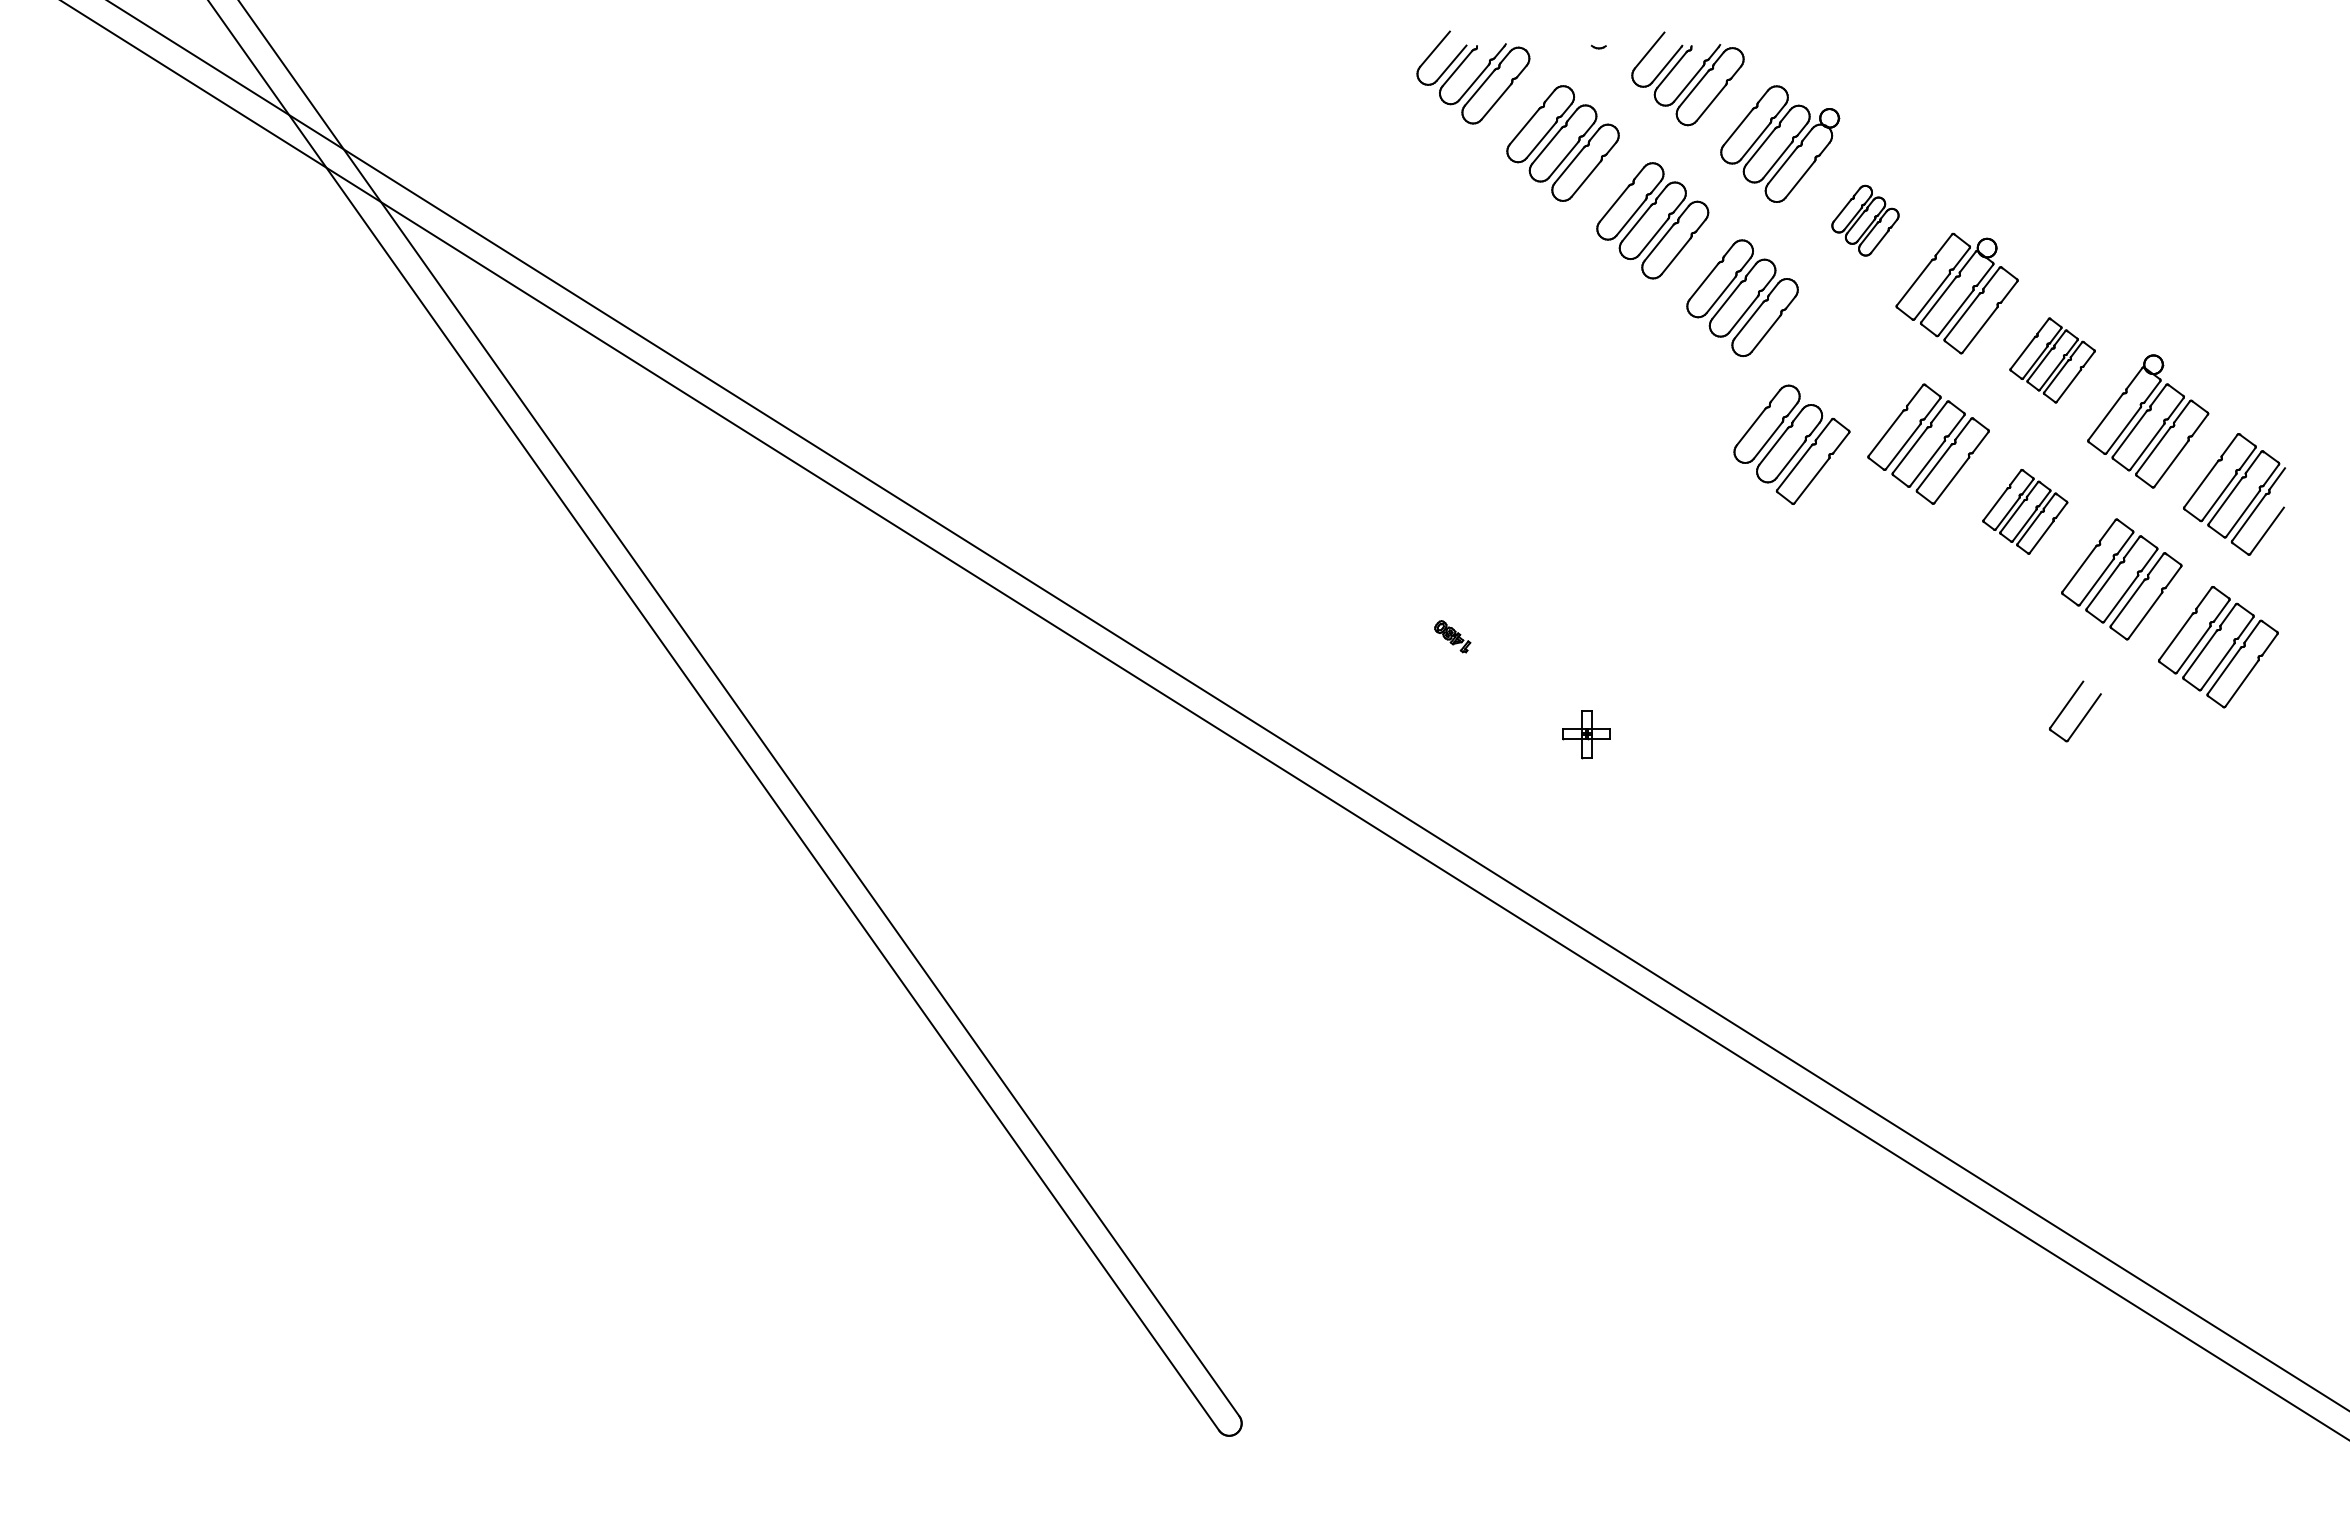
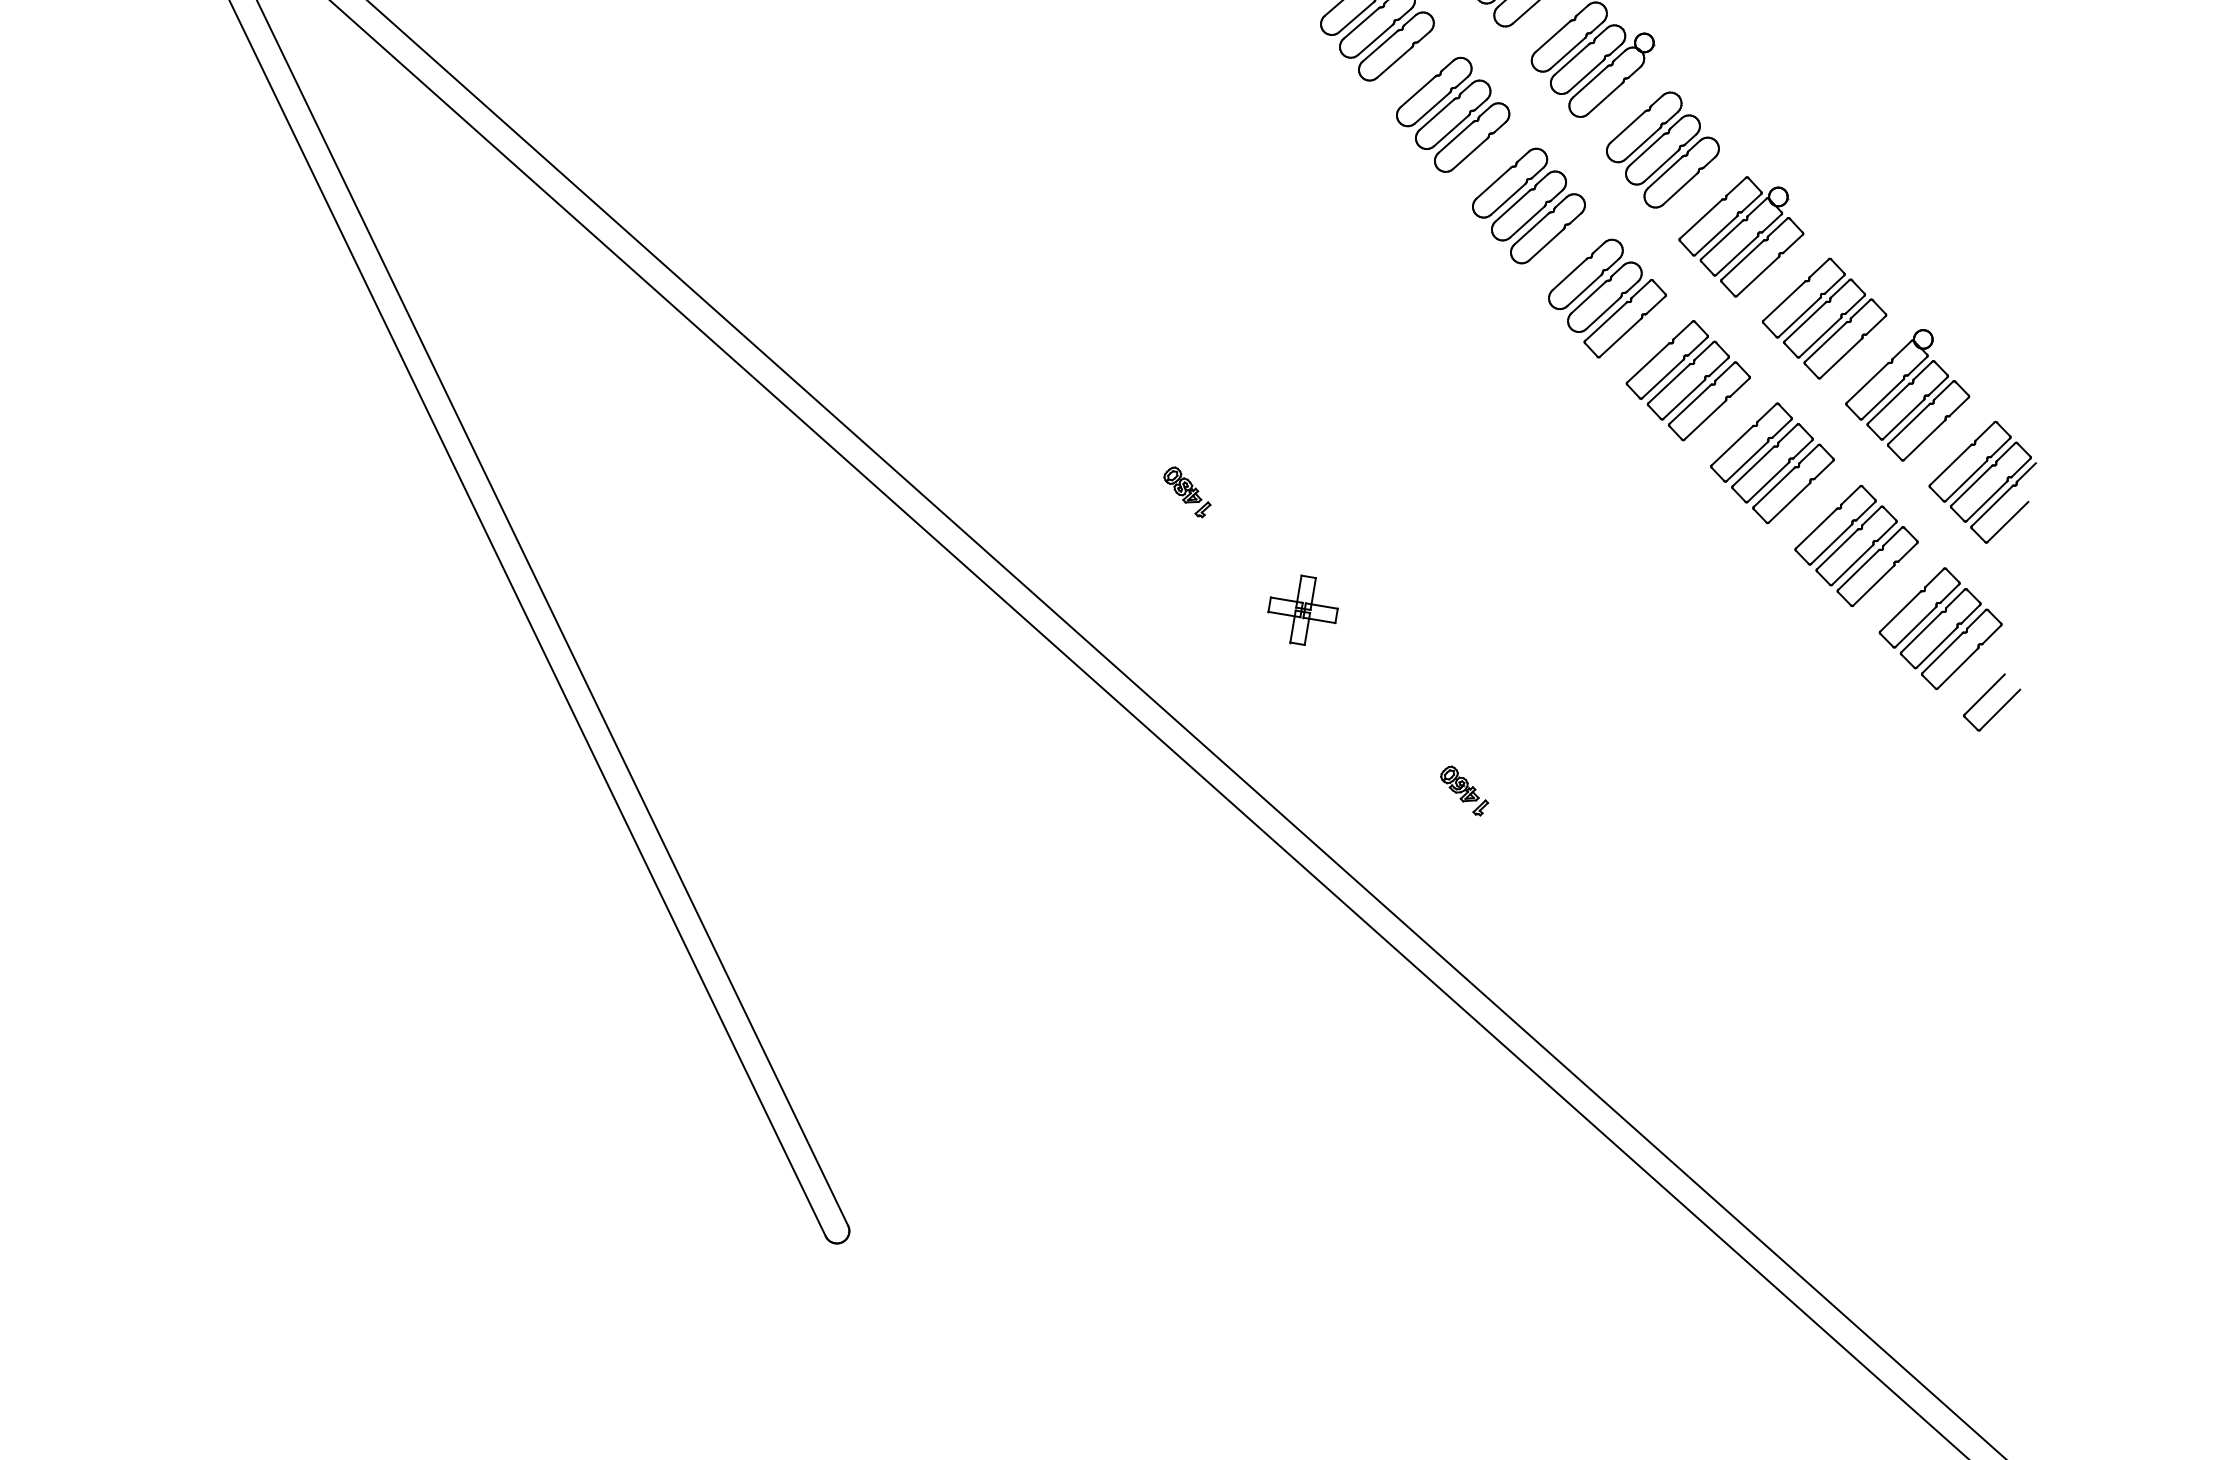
part: (1865, 220) -> (1663, 149), size x1.67
part: (2052, 360) -> (1824, 318), size x1.43
part: (1791, 444) -> (1606, 298), moved
part: (2025, 511) -> (1772, 463), size x1.43
part: (1452, 636) -> (1187, 491), size x1.43
part: (2083, 716) -> (1999, 708), moved
part: (1586, 734) -> (1303, 610), size x1.43
part: (1775, 885) -> (1464, 790), added

